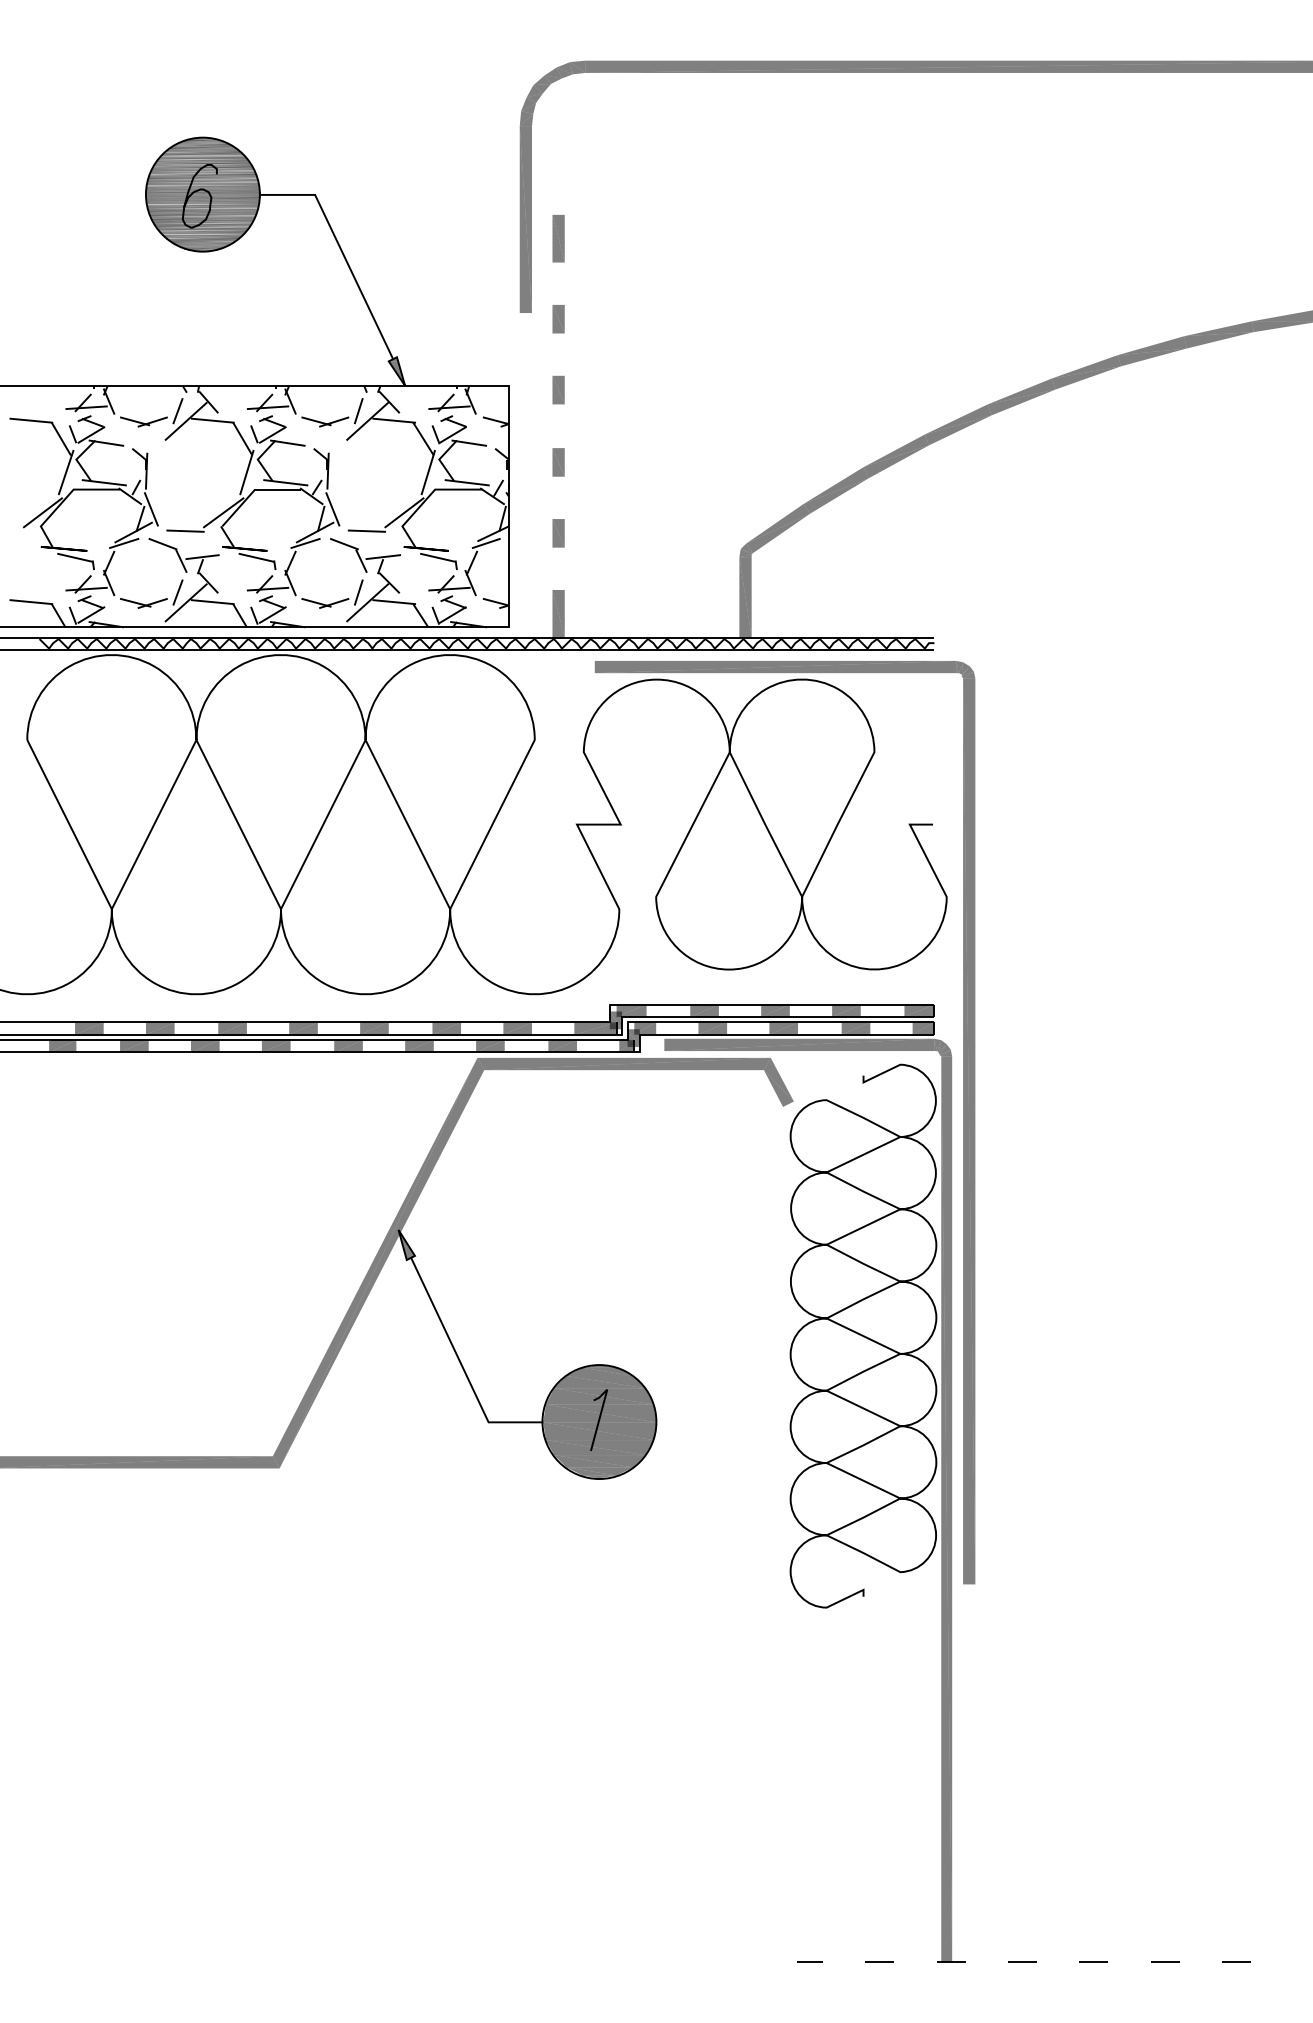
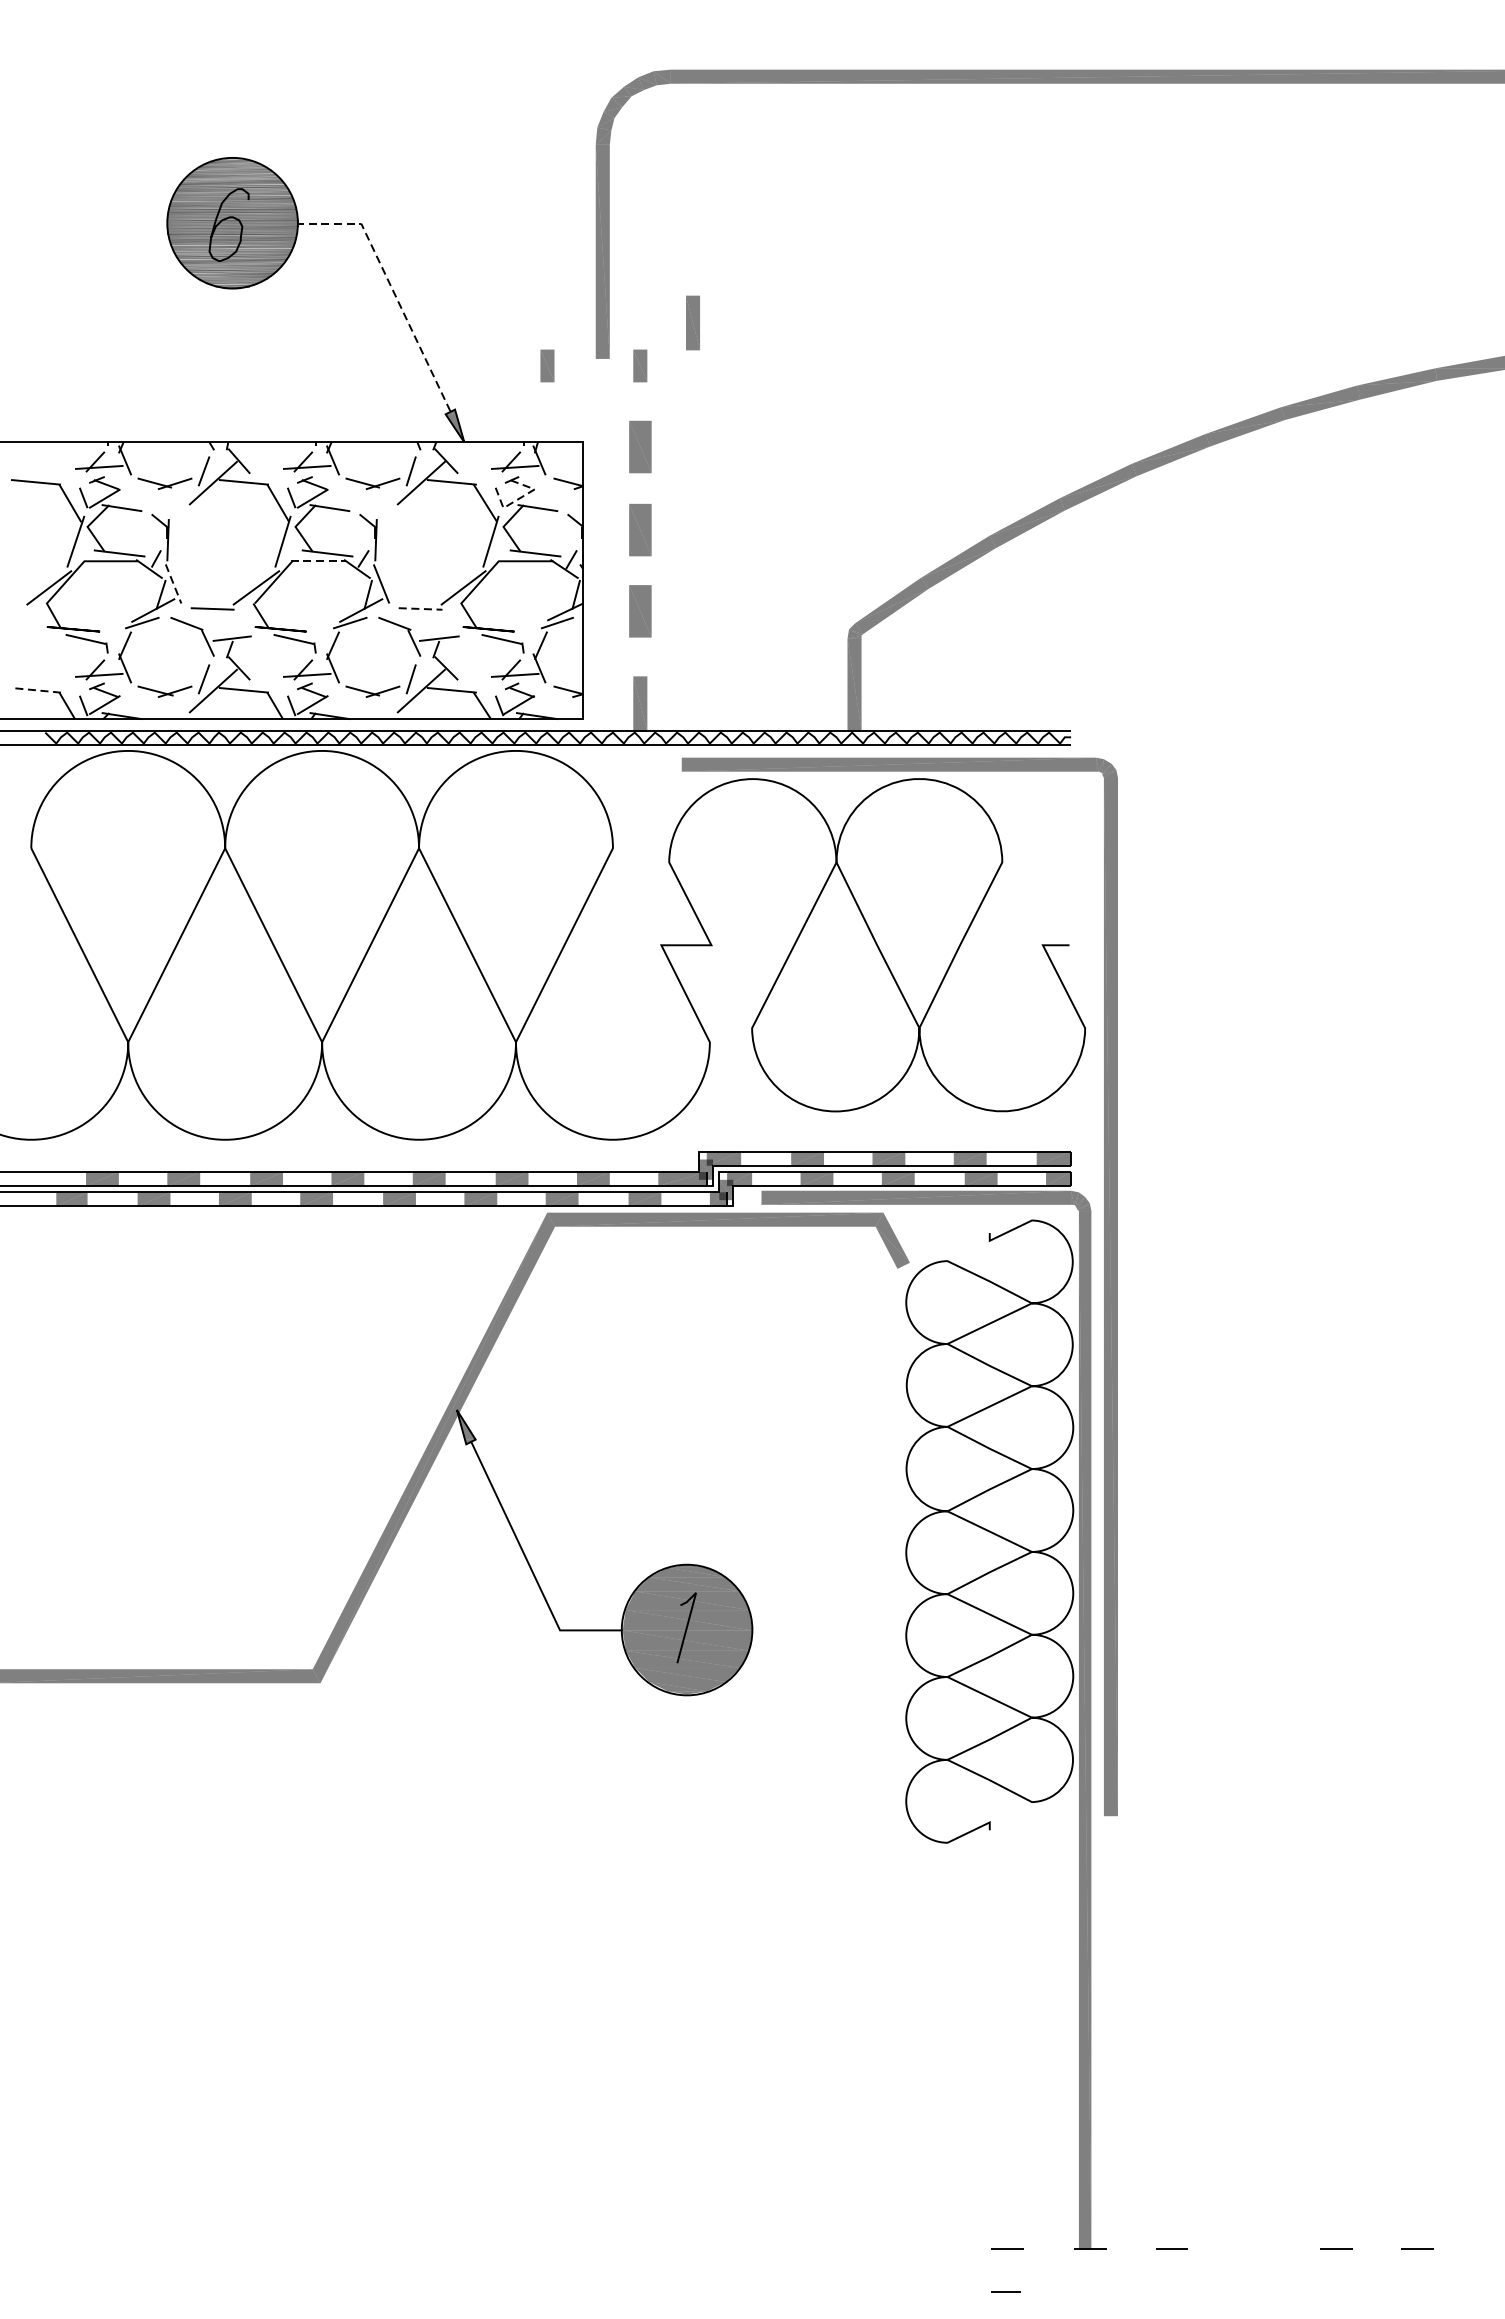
part: (558, 238) -> (692, 322), moved
line: (342, 251) -> (392, 288), solid -> dashed
part: (477, 319) -> (547, 366), added
part: (558, 390) -> (640, 447), size x1.6
line: (454, 434) -> (520, 498), solid -> dashed
part: (558, 462) -> (640, 530), size x1.6
line: (277, 489) -> (318, 561), solid -> dashed
line: (151, 509) -> (173, 584), solid -> dashed
line: (367, 531) -> (421, 609), solid -> dashed
part: (558, 533) -> (640, 611), size x1.6
line: (31, 602) -> (36, 690), solid -> dashed
line: (809, 1961) -> (1005, 2290), moved
line: (1093, 1961) -> (1253, 2248), removed

